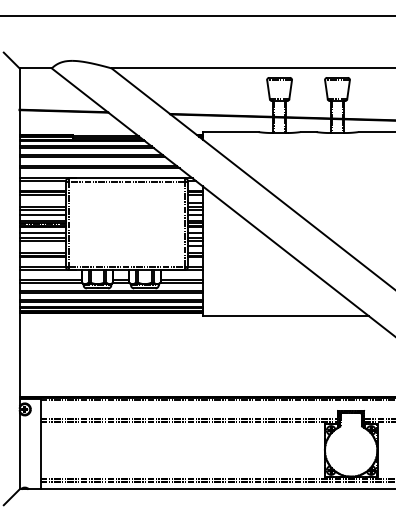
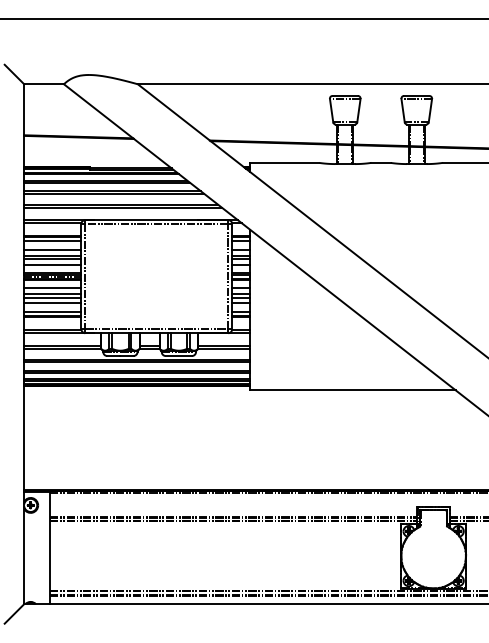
line: (42, 203) -> (52, 250), added
line: (42, 245) -> (52, 303), added

